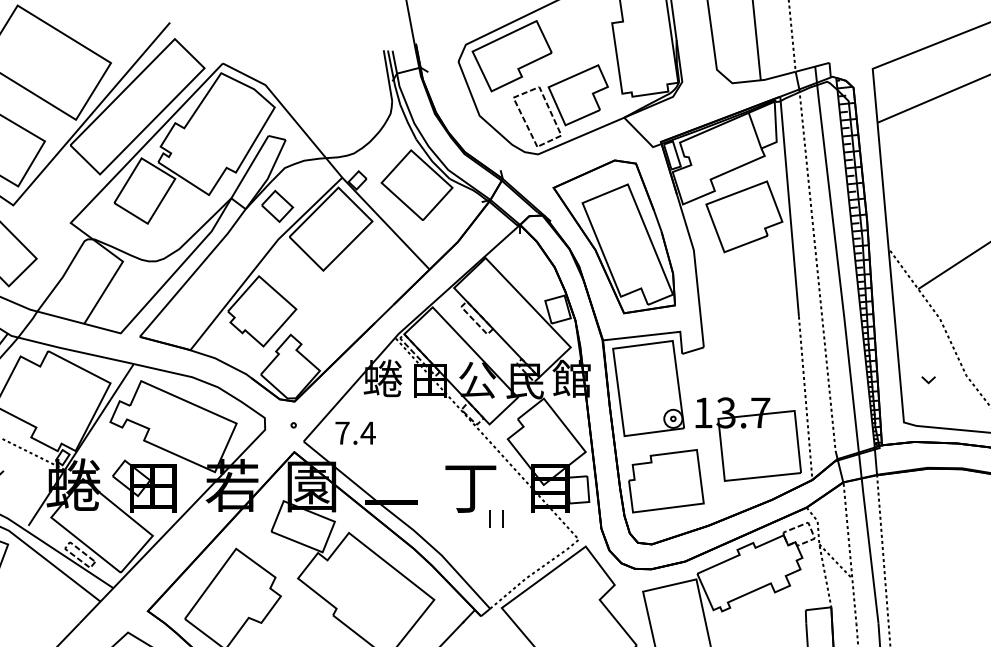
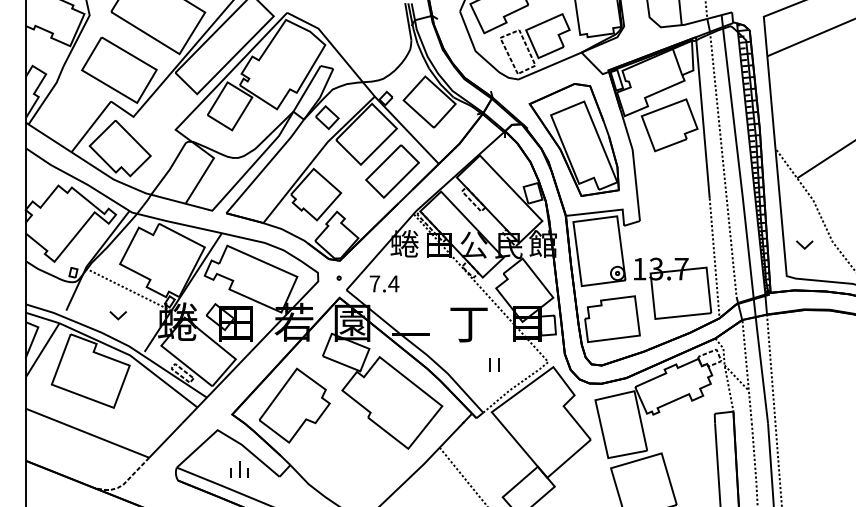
part: (366, 279) -> (392, 171), added
part: (928, 379) -> (804, 244), size x1.67
part: (495, 518) -> (494, 364), moved

